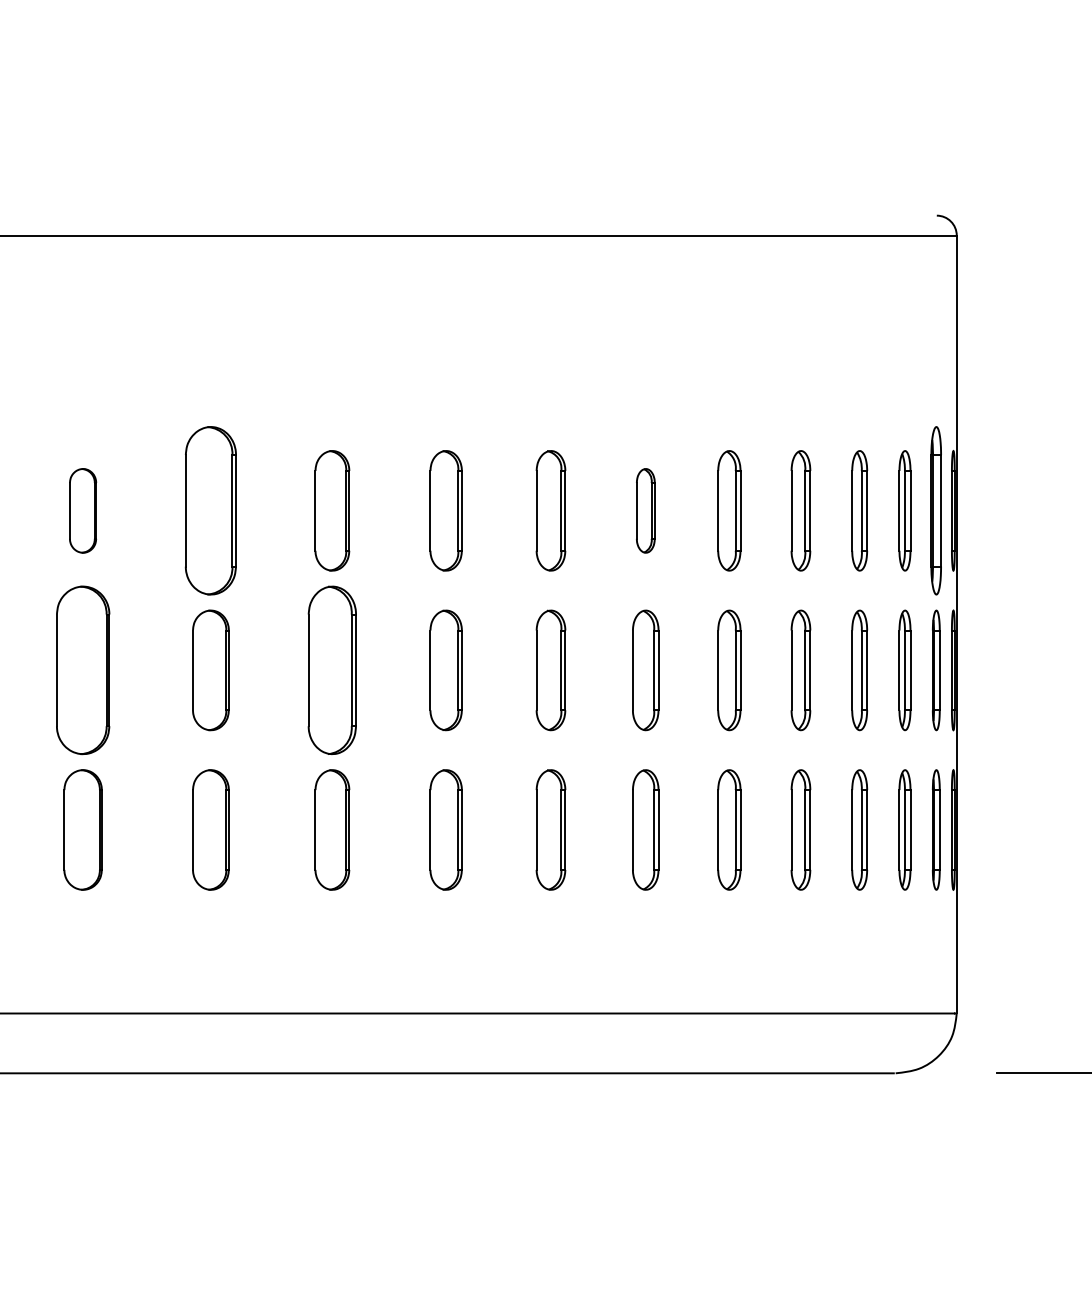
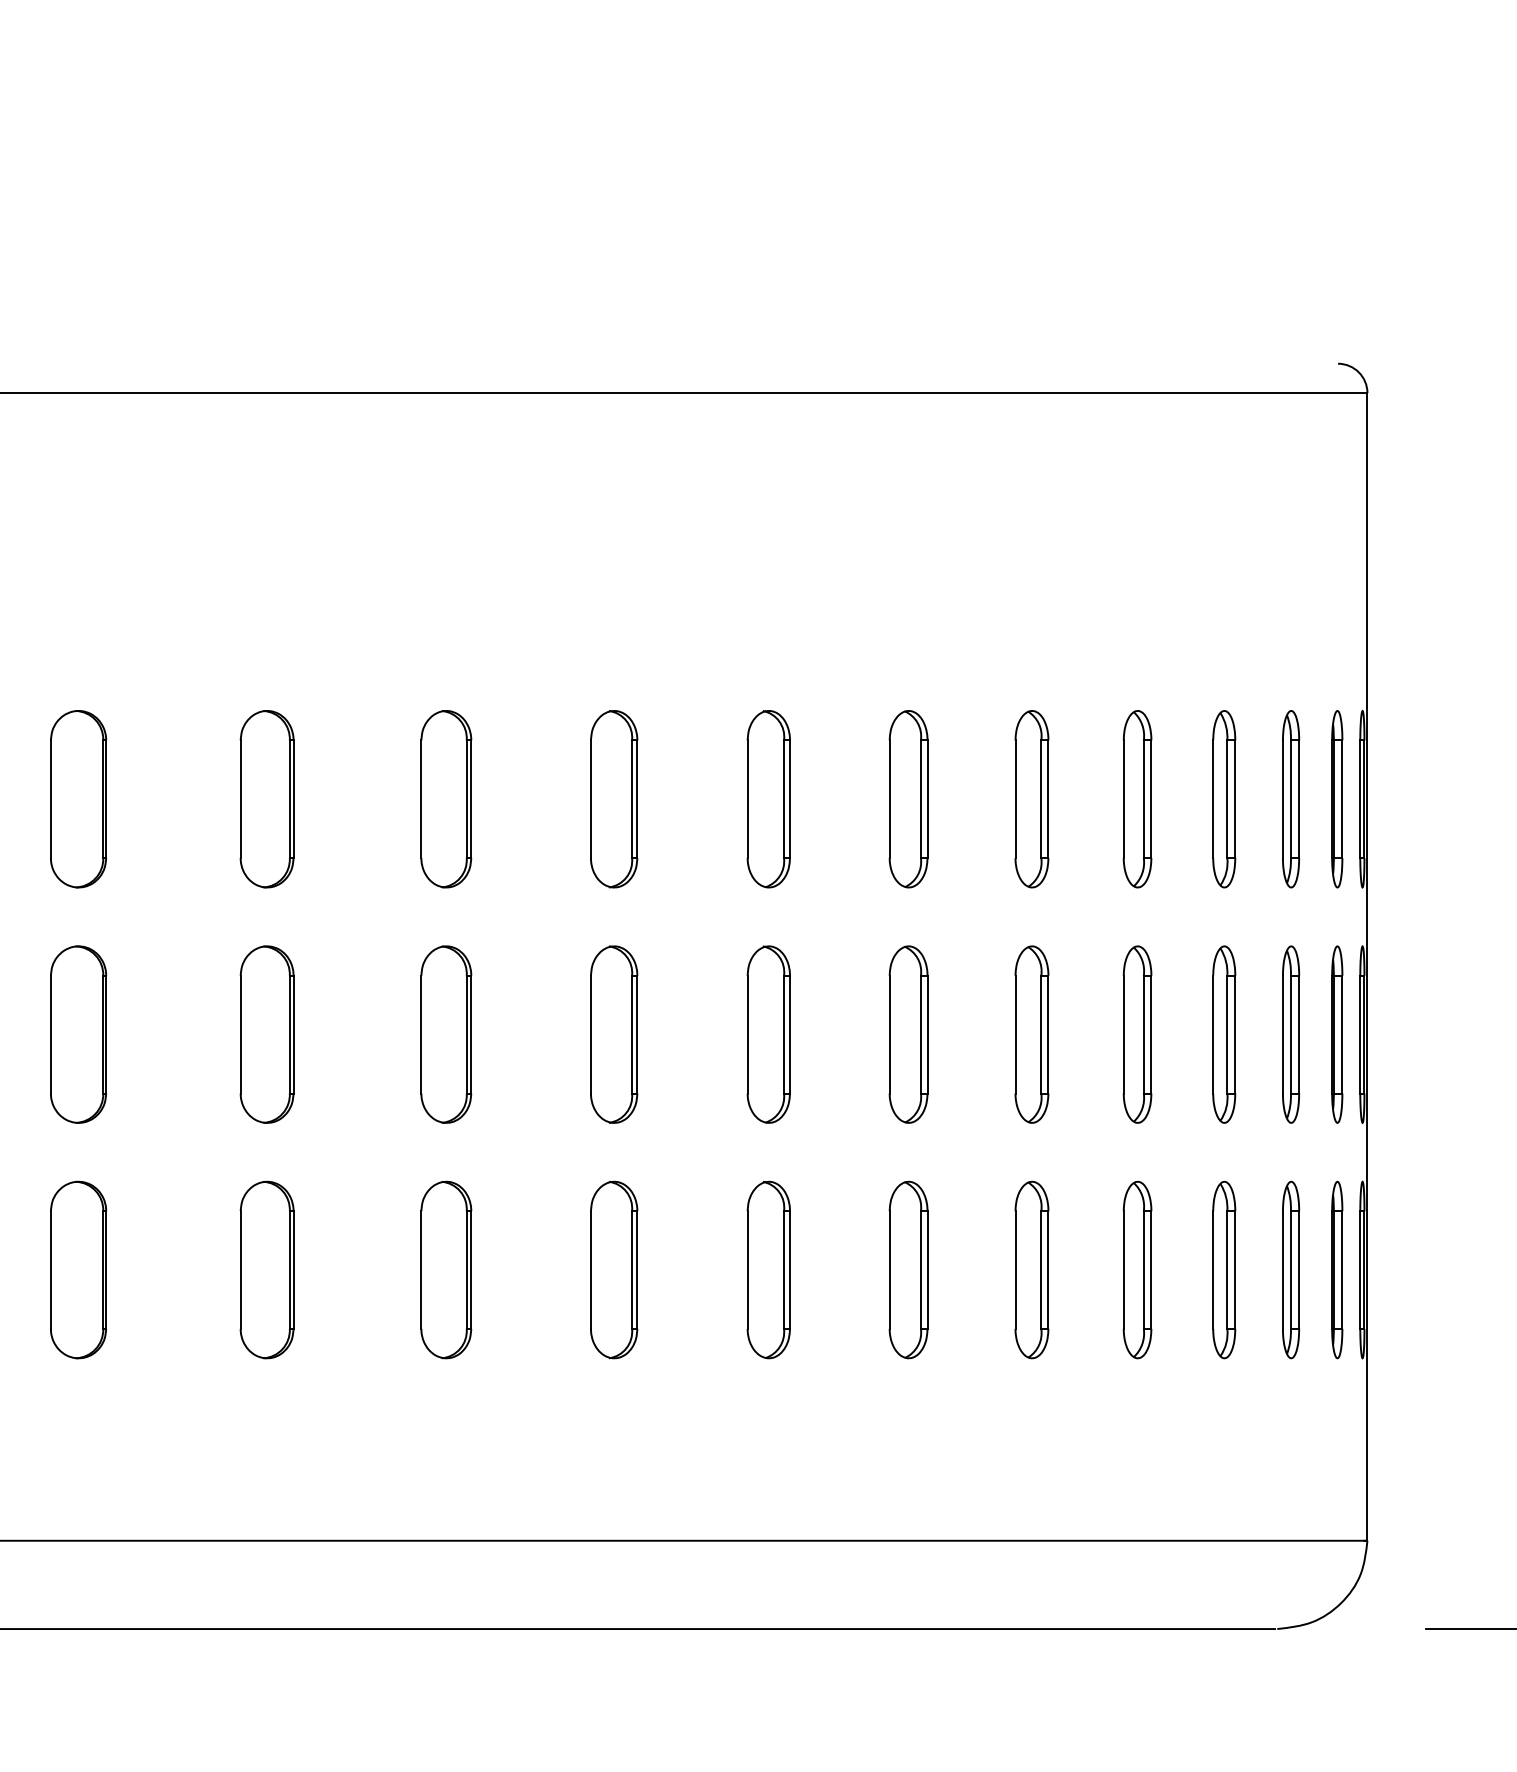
part: (82, 510) -> (77, 798), size x1.43
part: (210, 510) -> (266, 798), size x0.71
part: (645, 510) -> (908, 798), size x1.43
part: (936, 510) -> (1337, 798), size x0.71
part: (82, 670) -> (77, 1034), size x0.71
part: (332, 670) -> (446, 1034), size x0.71

